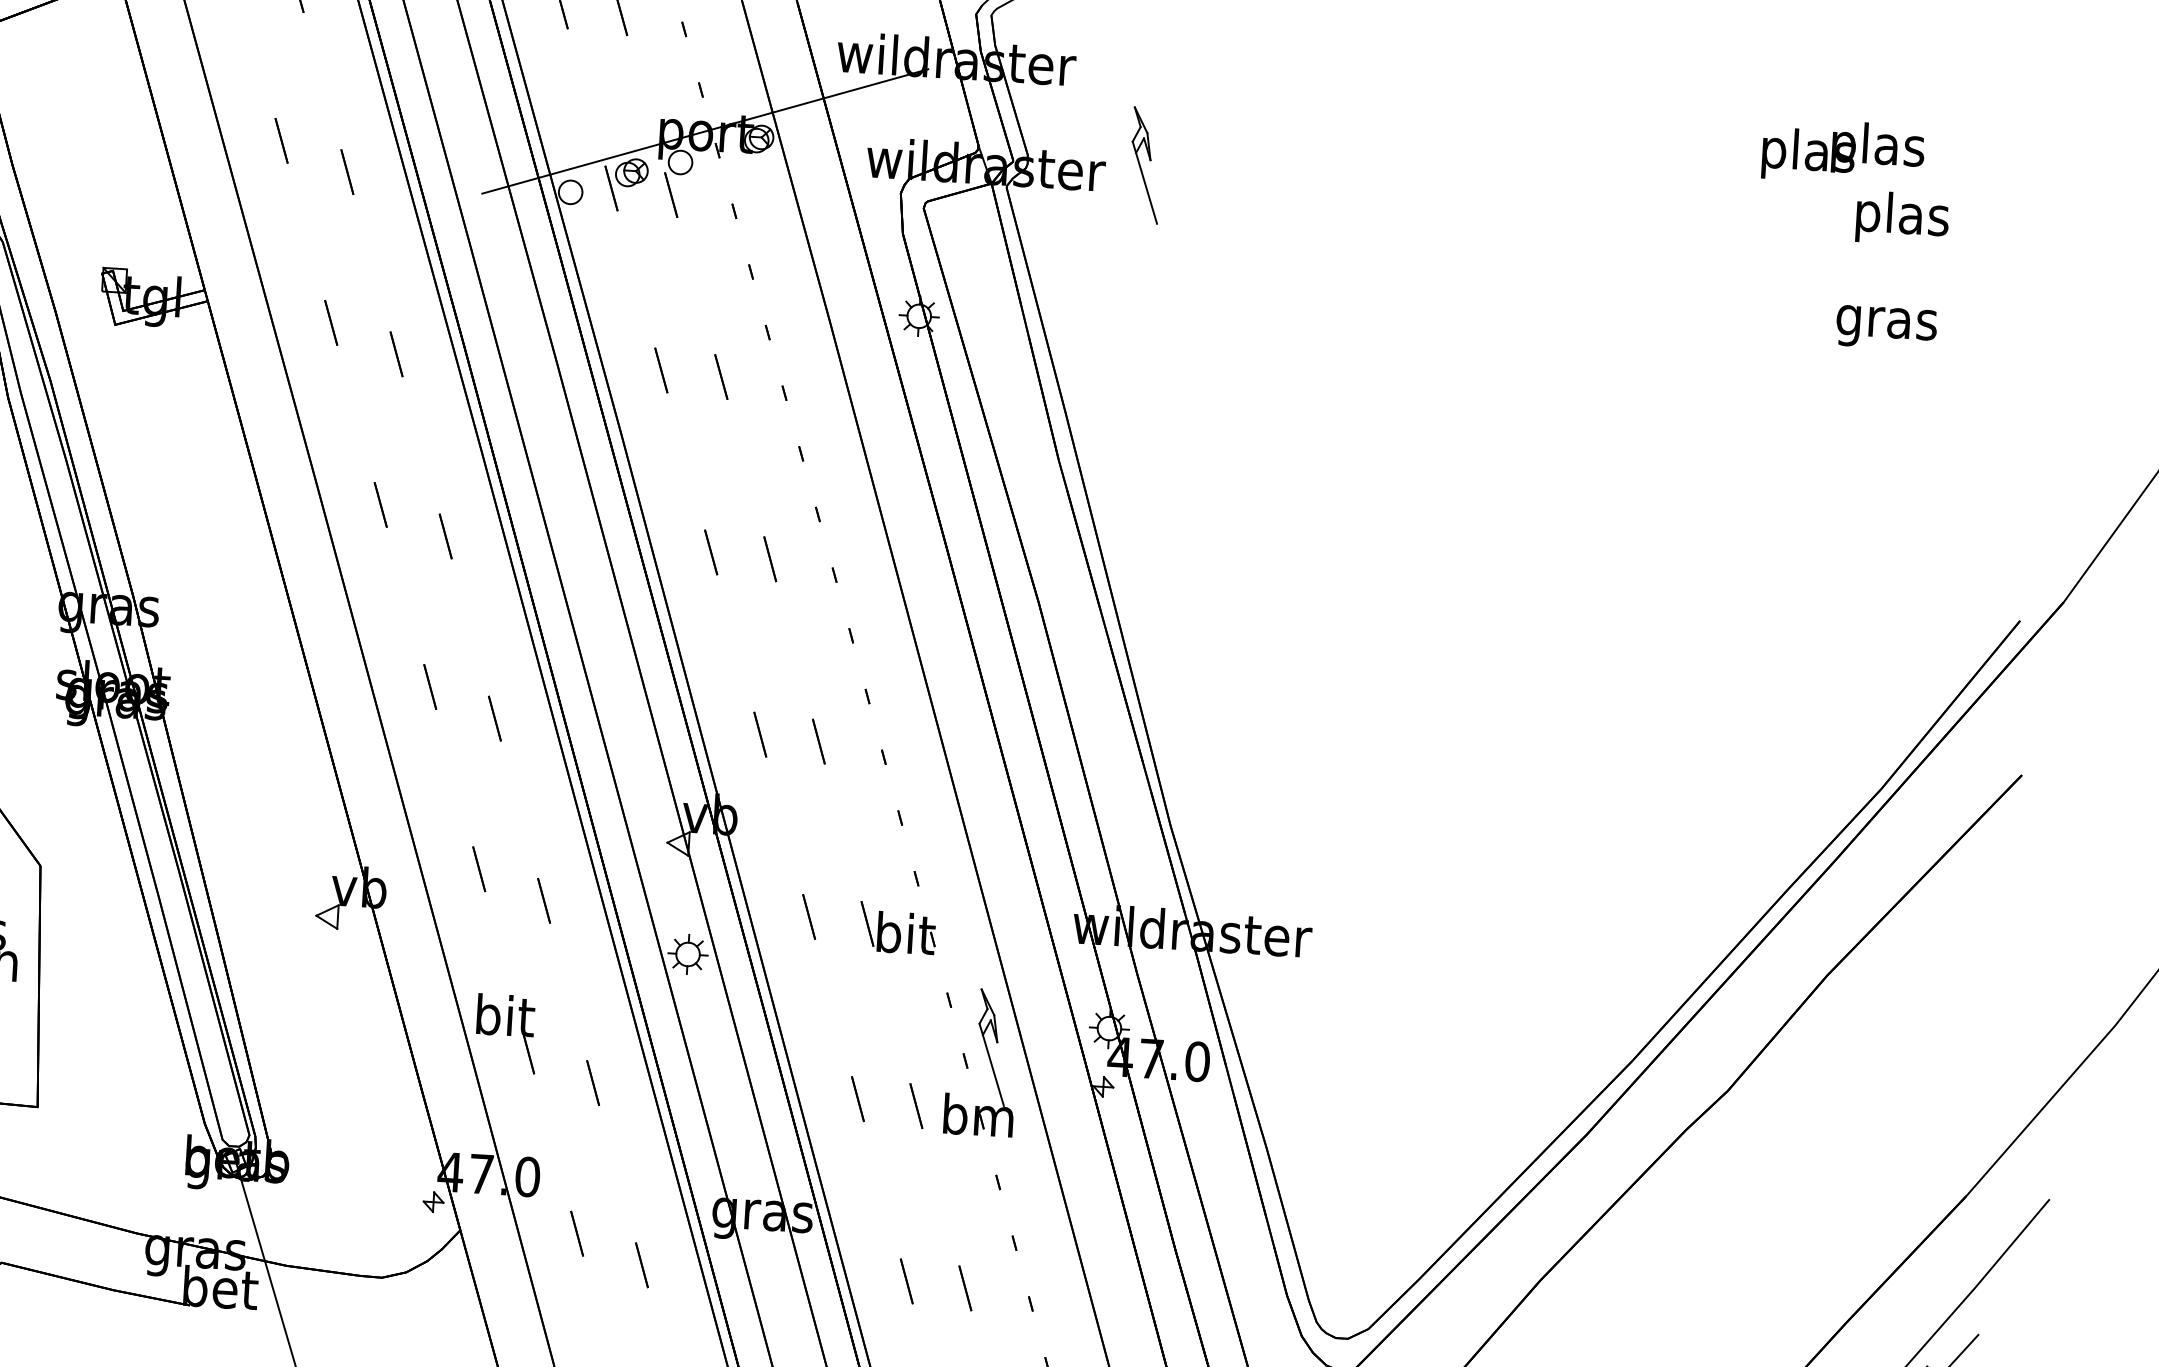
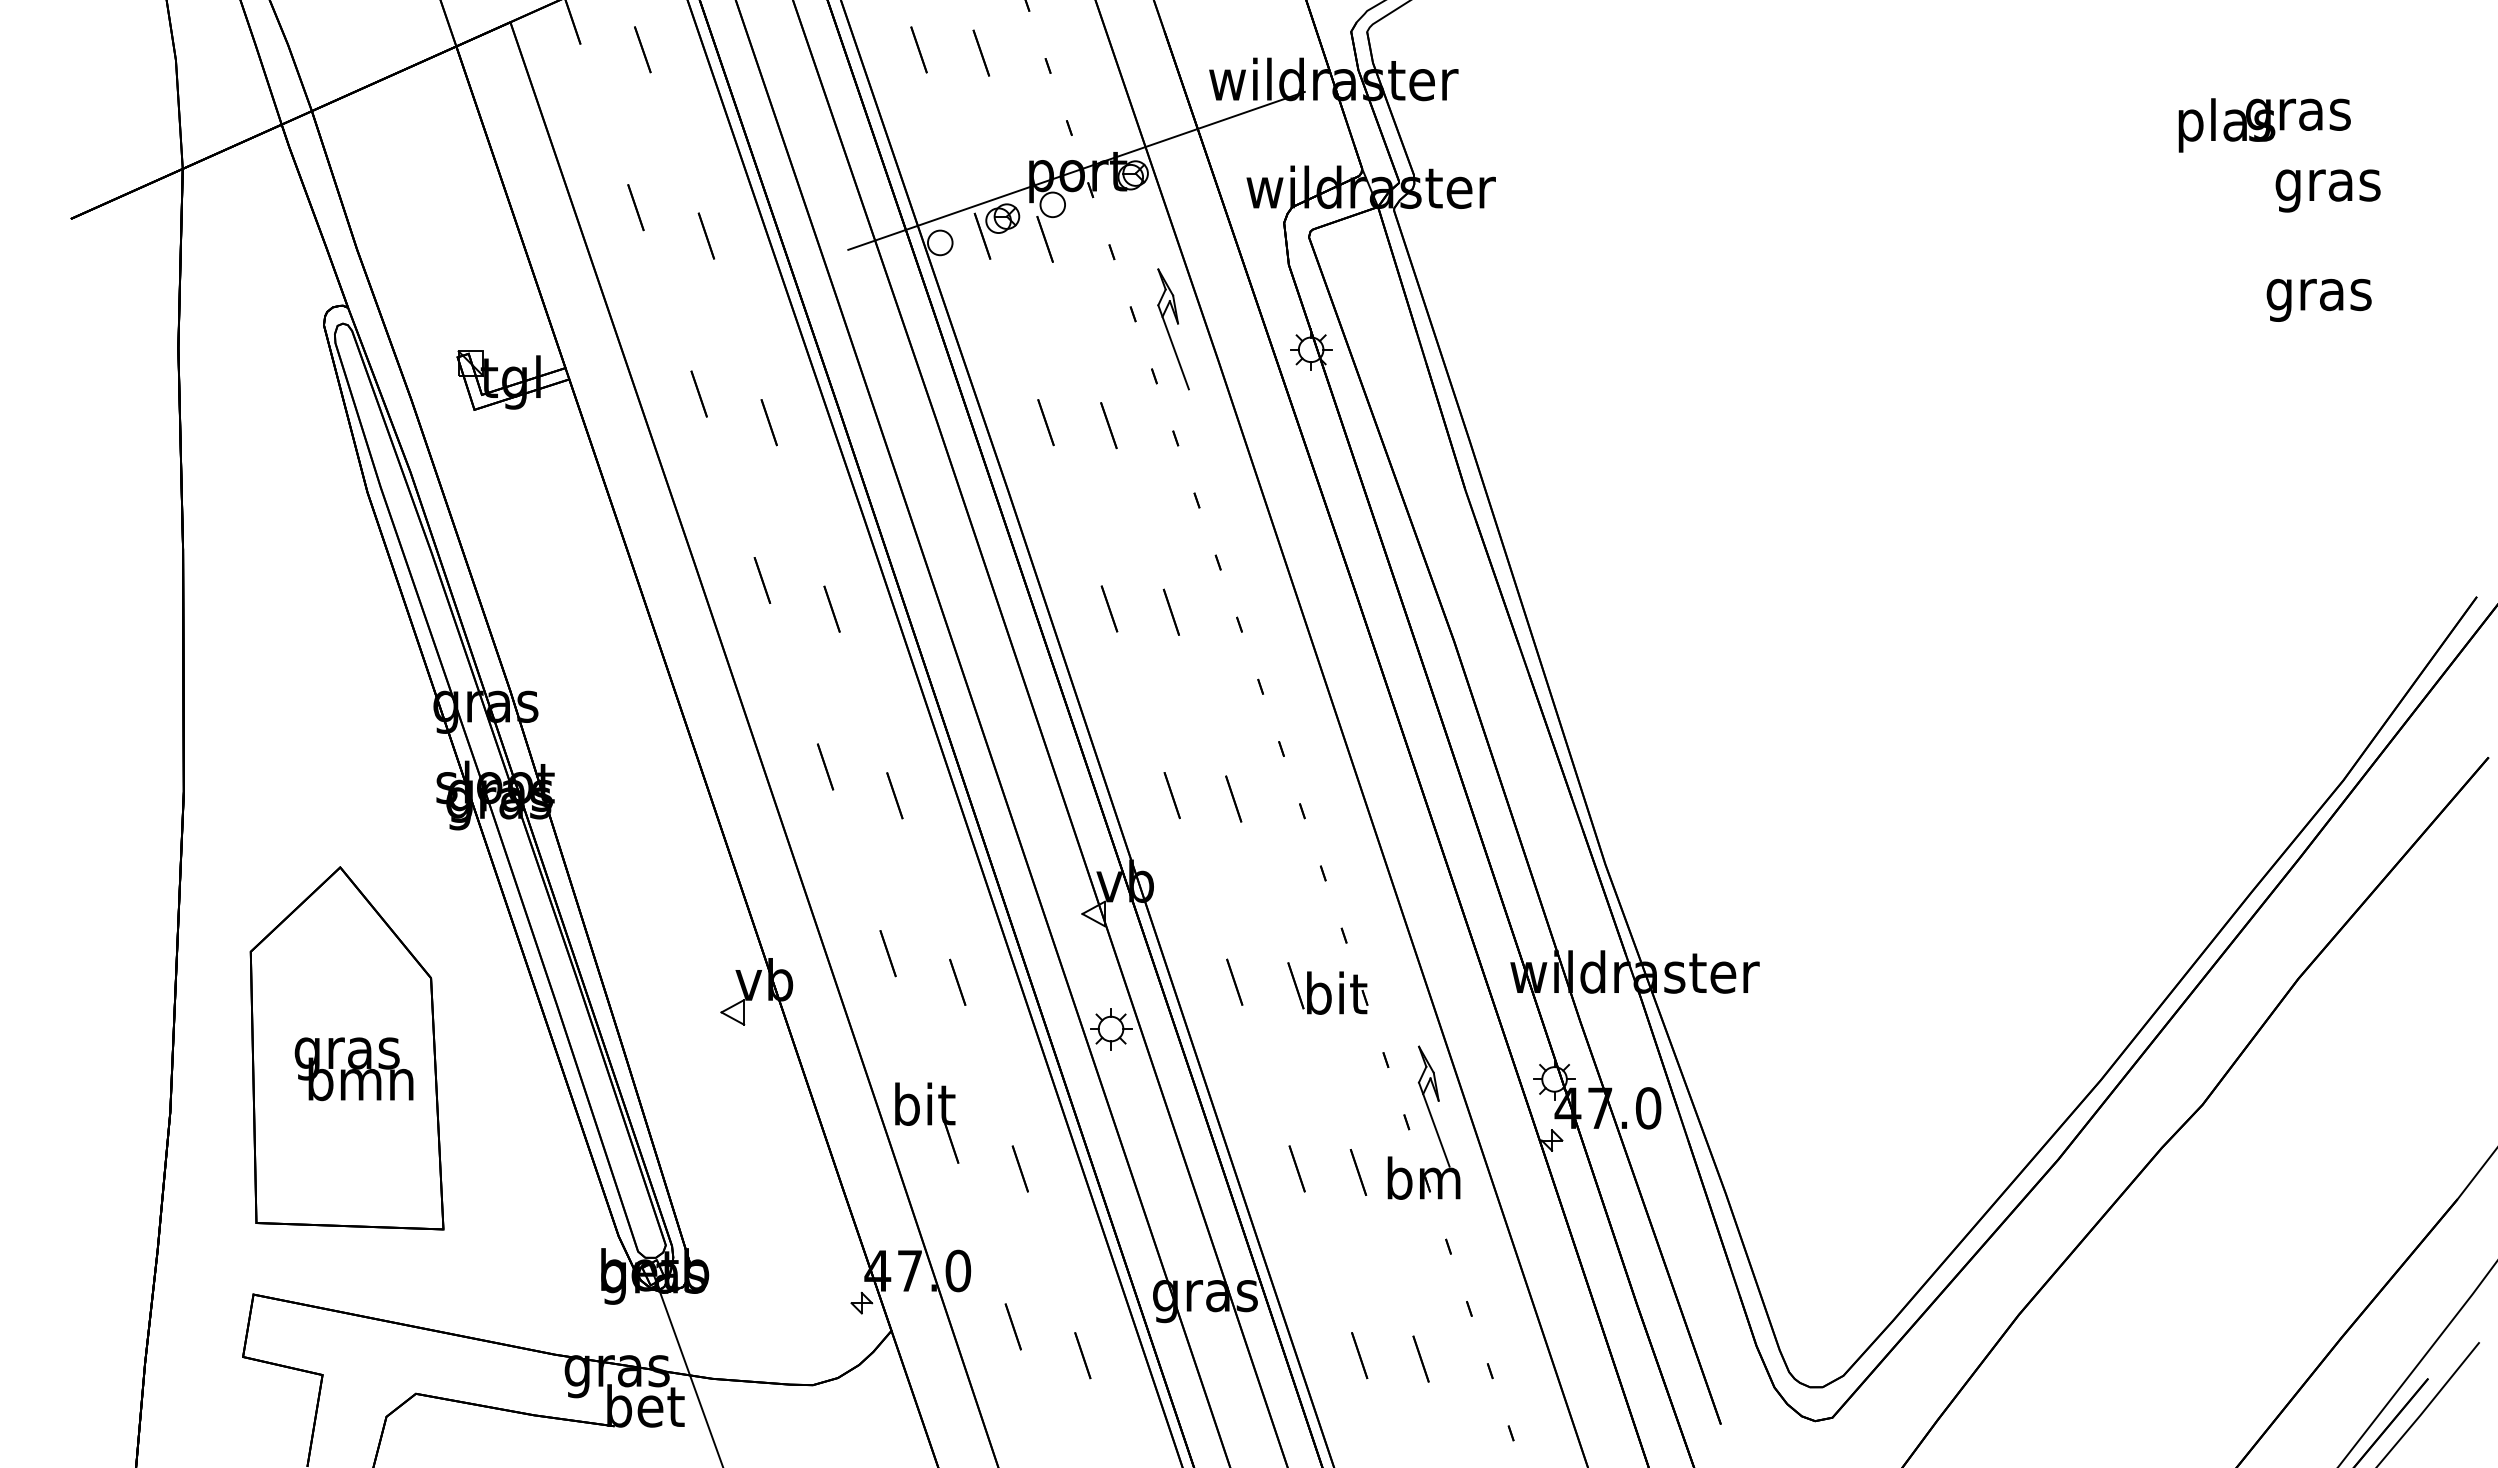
text: (1877, 148) -> (2298, 114), plas -> gras
part: (1145, 165) -> (1173, 329), moved
text: (1901, 218) -> (2327, 185), plas -> gras

